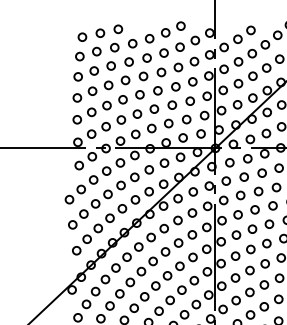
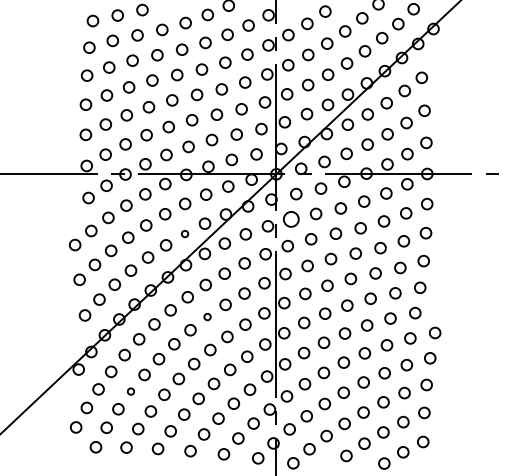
circle: (226, 181) -> (291, 219), size x1.4
circle: (148, 191) -> (184, 233), size x0.6
circle: (165, 251) -> (207, 316), size x0.6
circle: (109, 305) -> (130, 391), size x0.6

